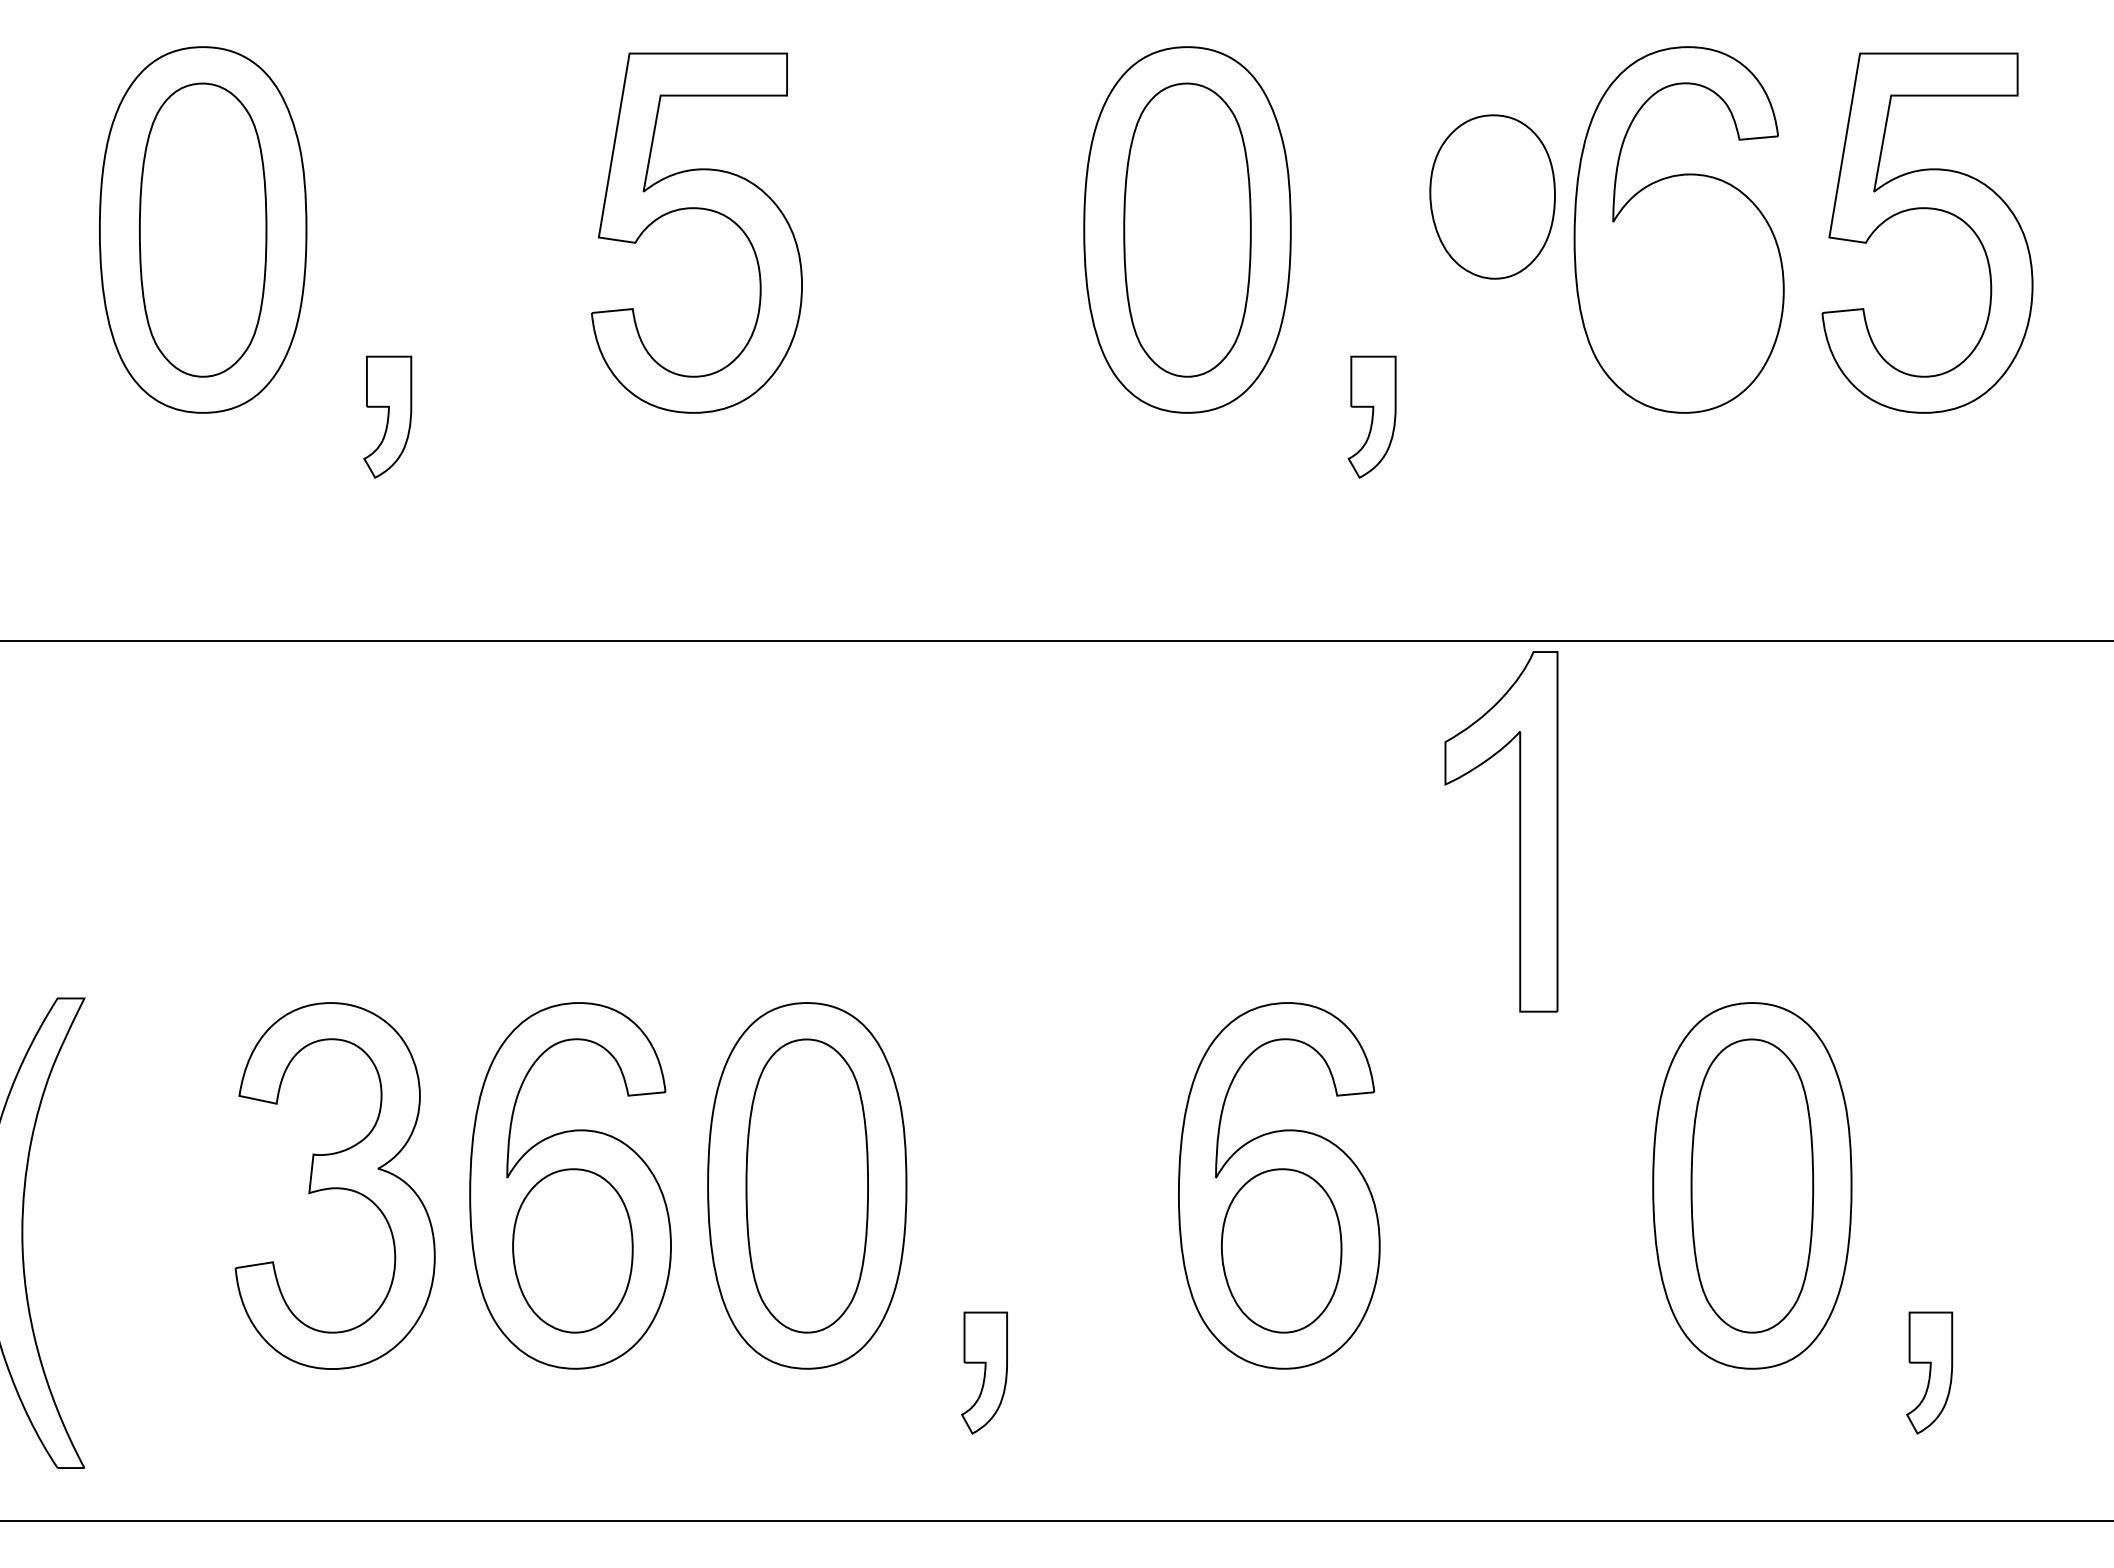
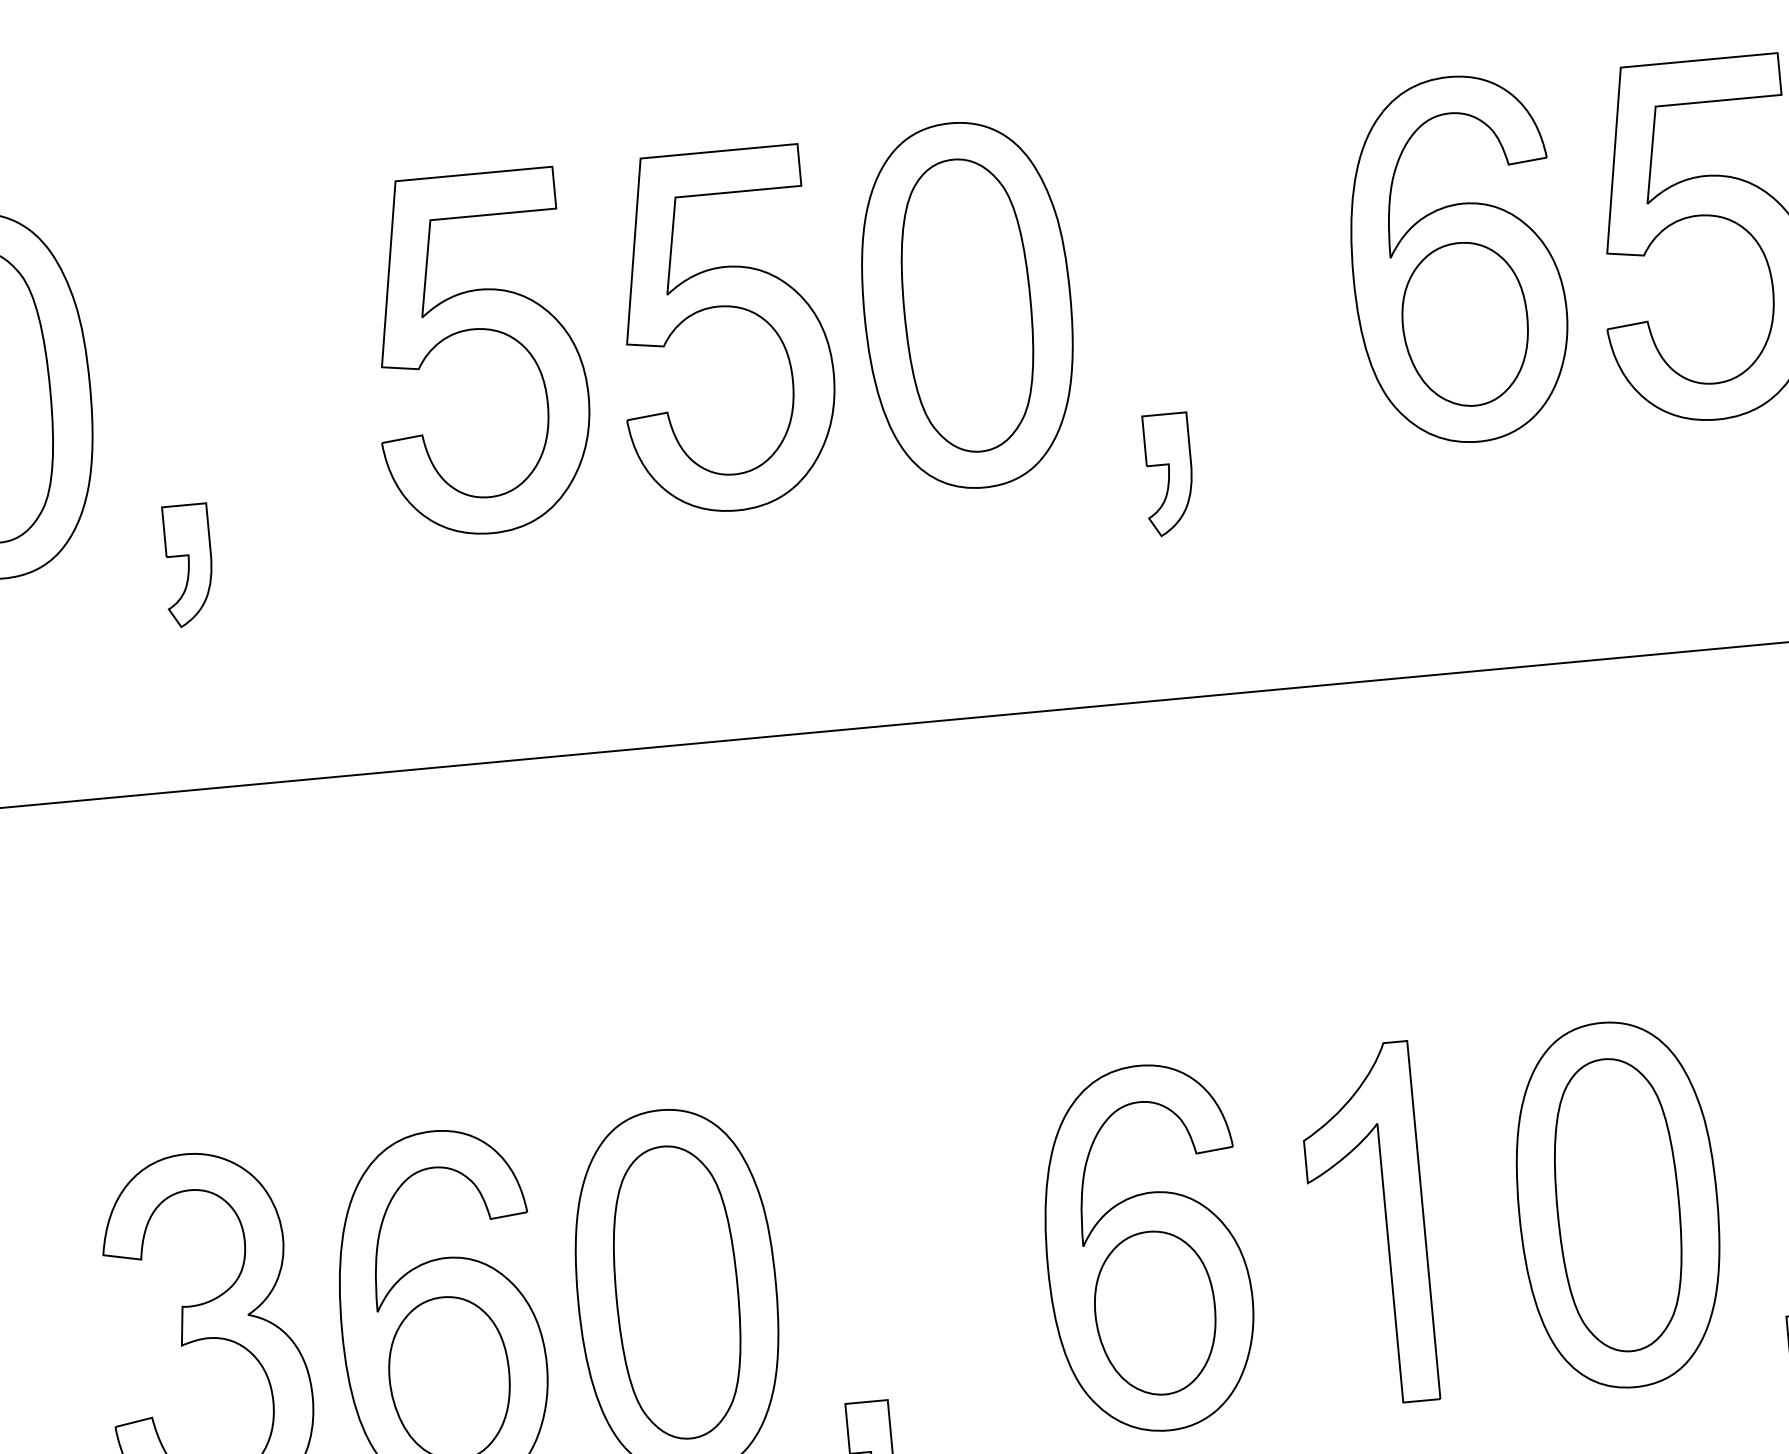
part: (1492, 196) -> (1465, 324), moved
part: (943, 209) -> (722, 307), added
part: (1519, 831) -> (1385, 1223), moved

